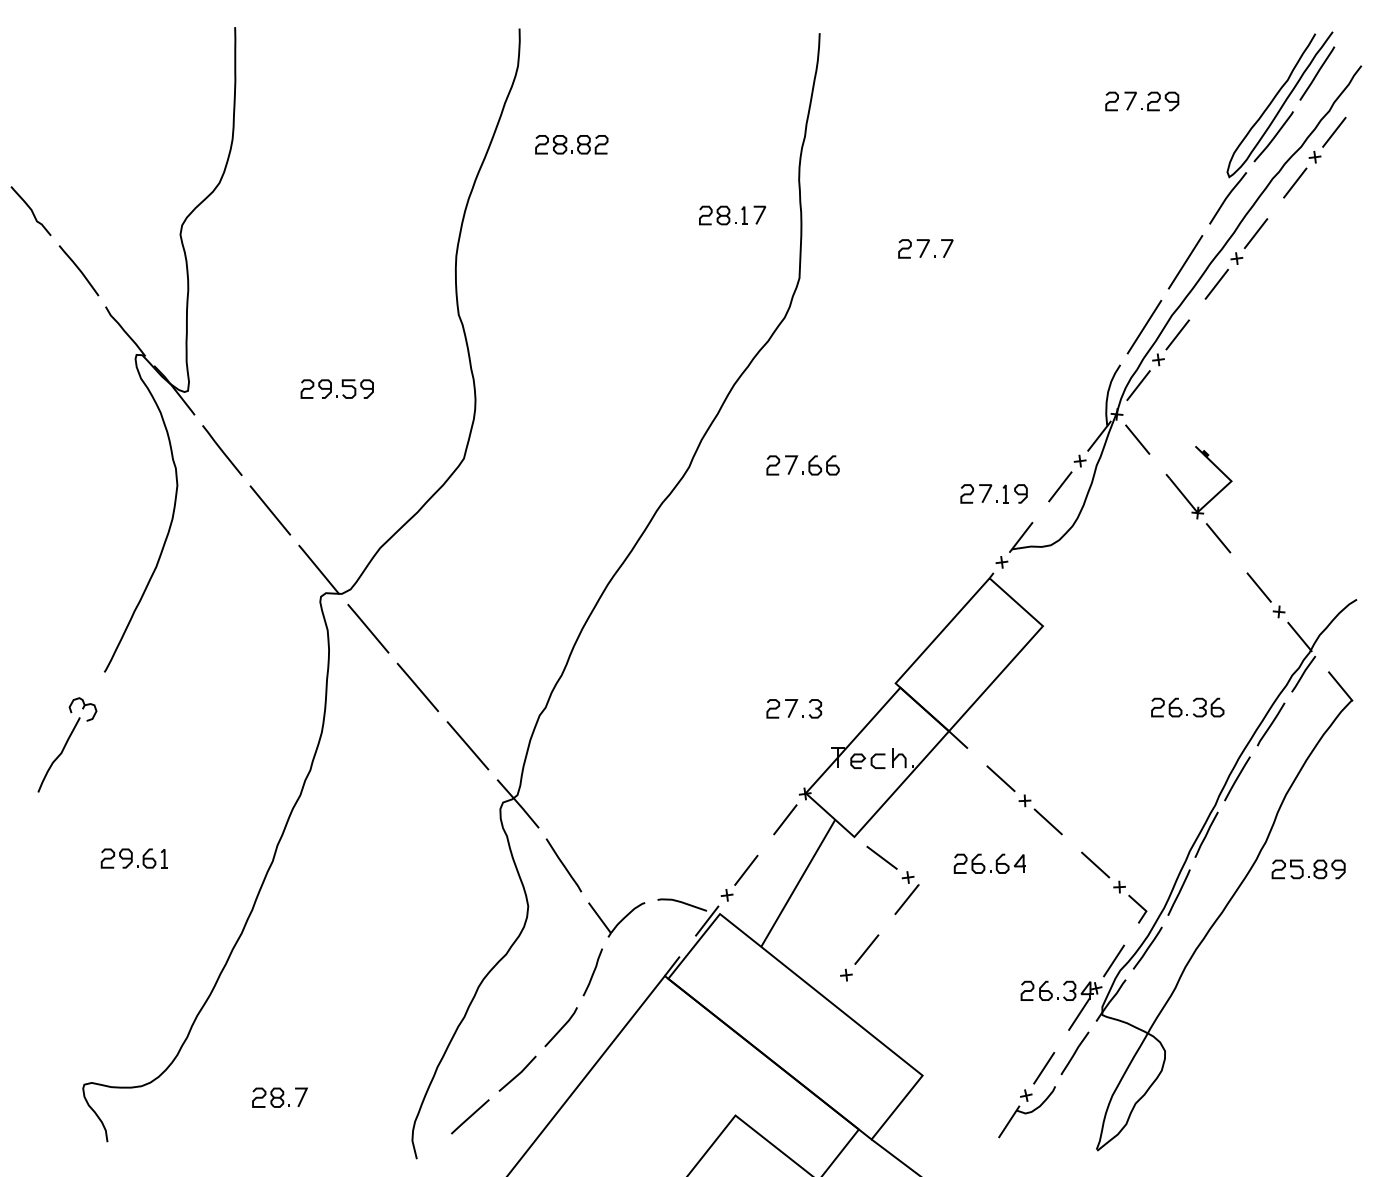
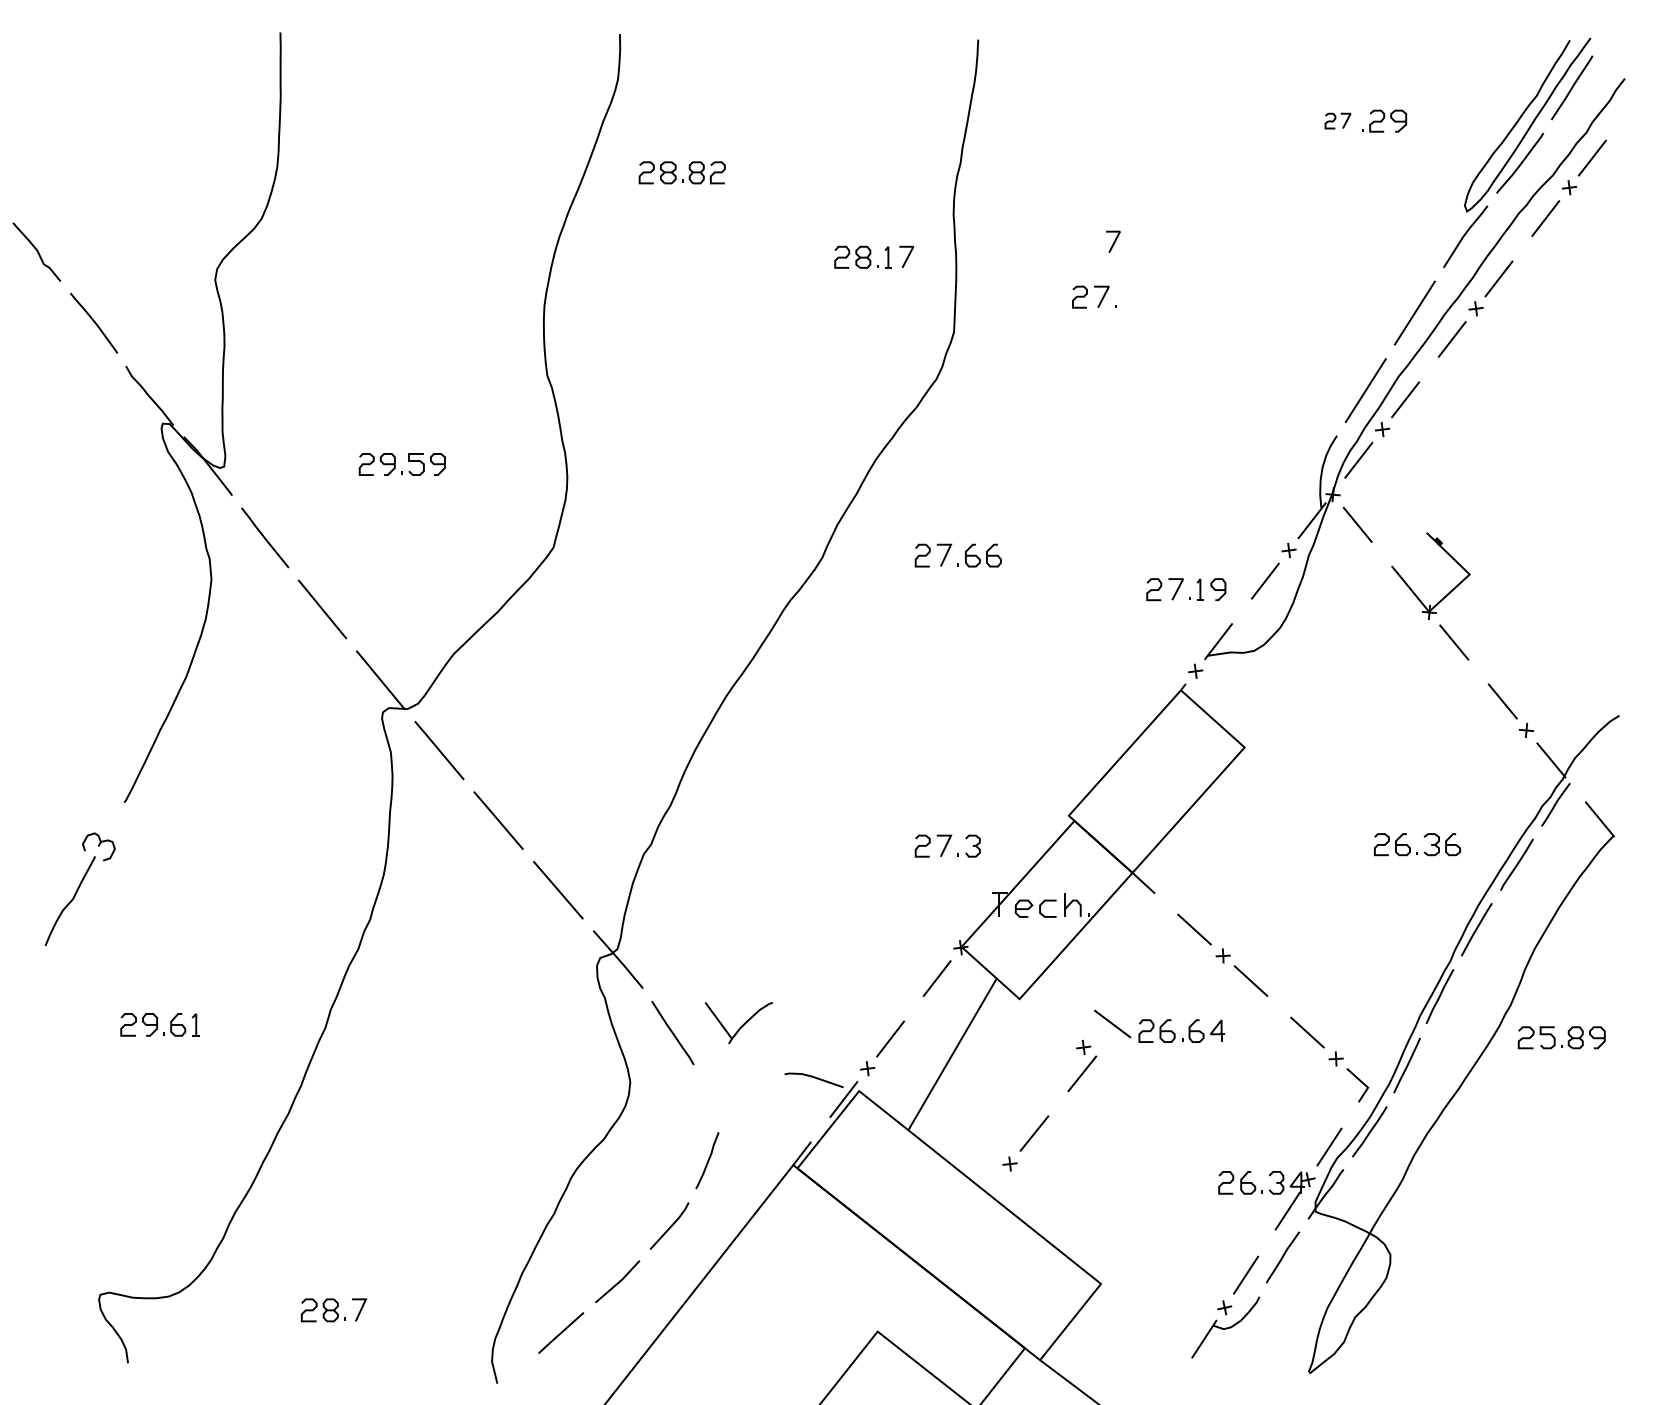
part: (1120, 100) -> (1337, 120), size x0.7
line: (948, 248) -> (1114, 241), moved
line: (881, 857) -> (1112, 1023), moved
part: (616, 920) -> (738, 1023), moved

